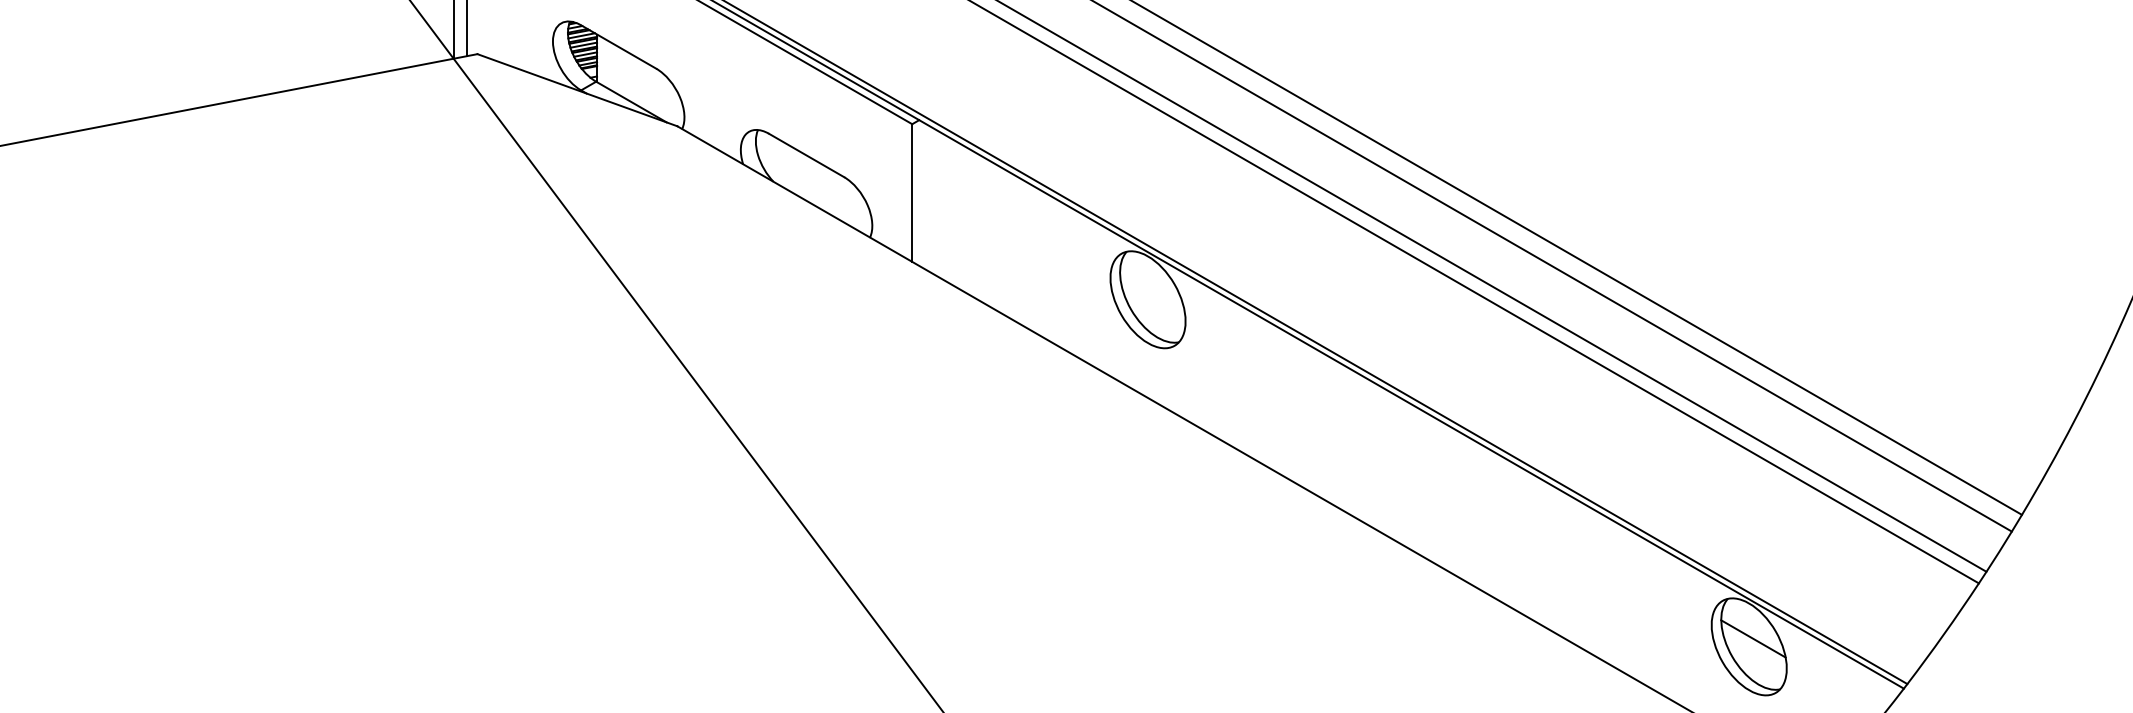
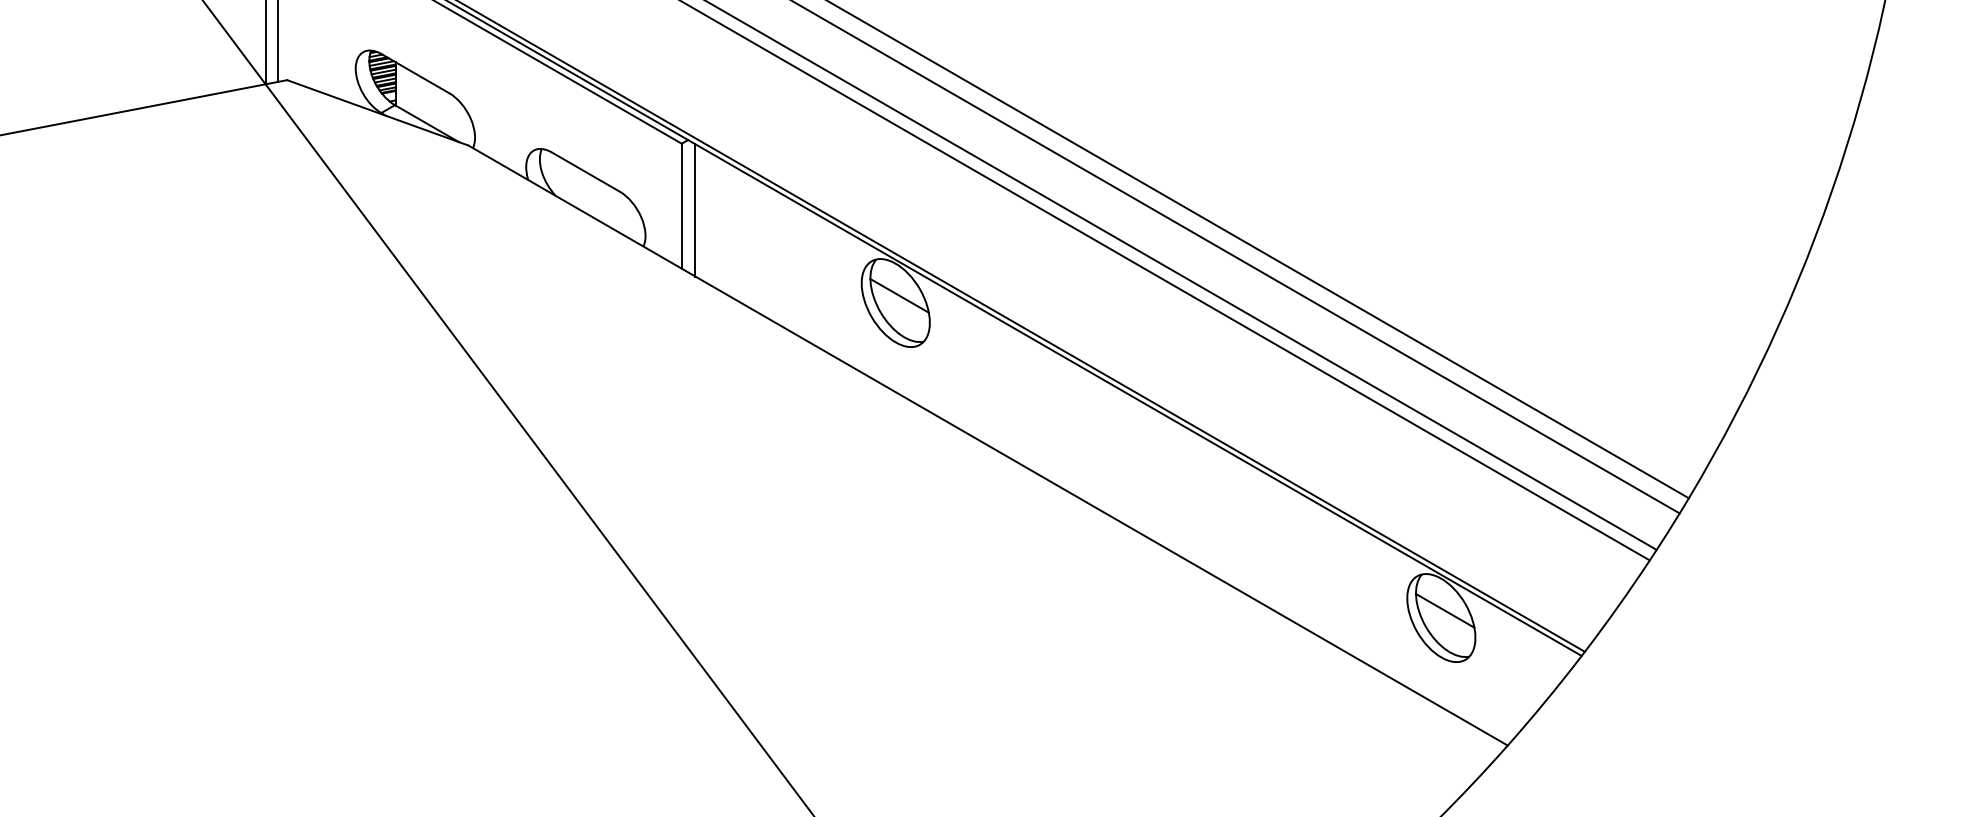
line: (927, 197) -> (695, 210), added
line: (1152, 291) -> (899, 295), added

